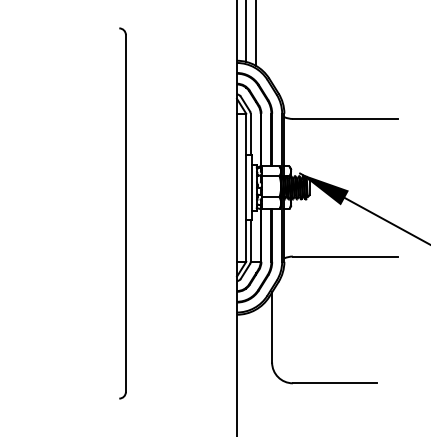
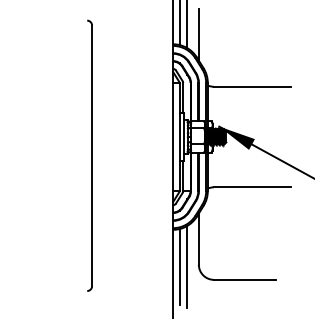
line: (272, 48) -> (199, 35), added
line: (246, 365) -> (180, 266), added
line: (256, 365) -> (187, 266), added

